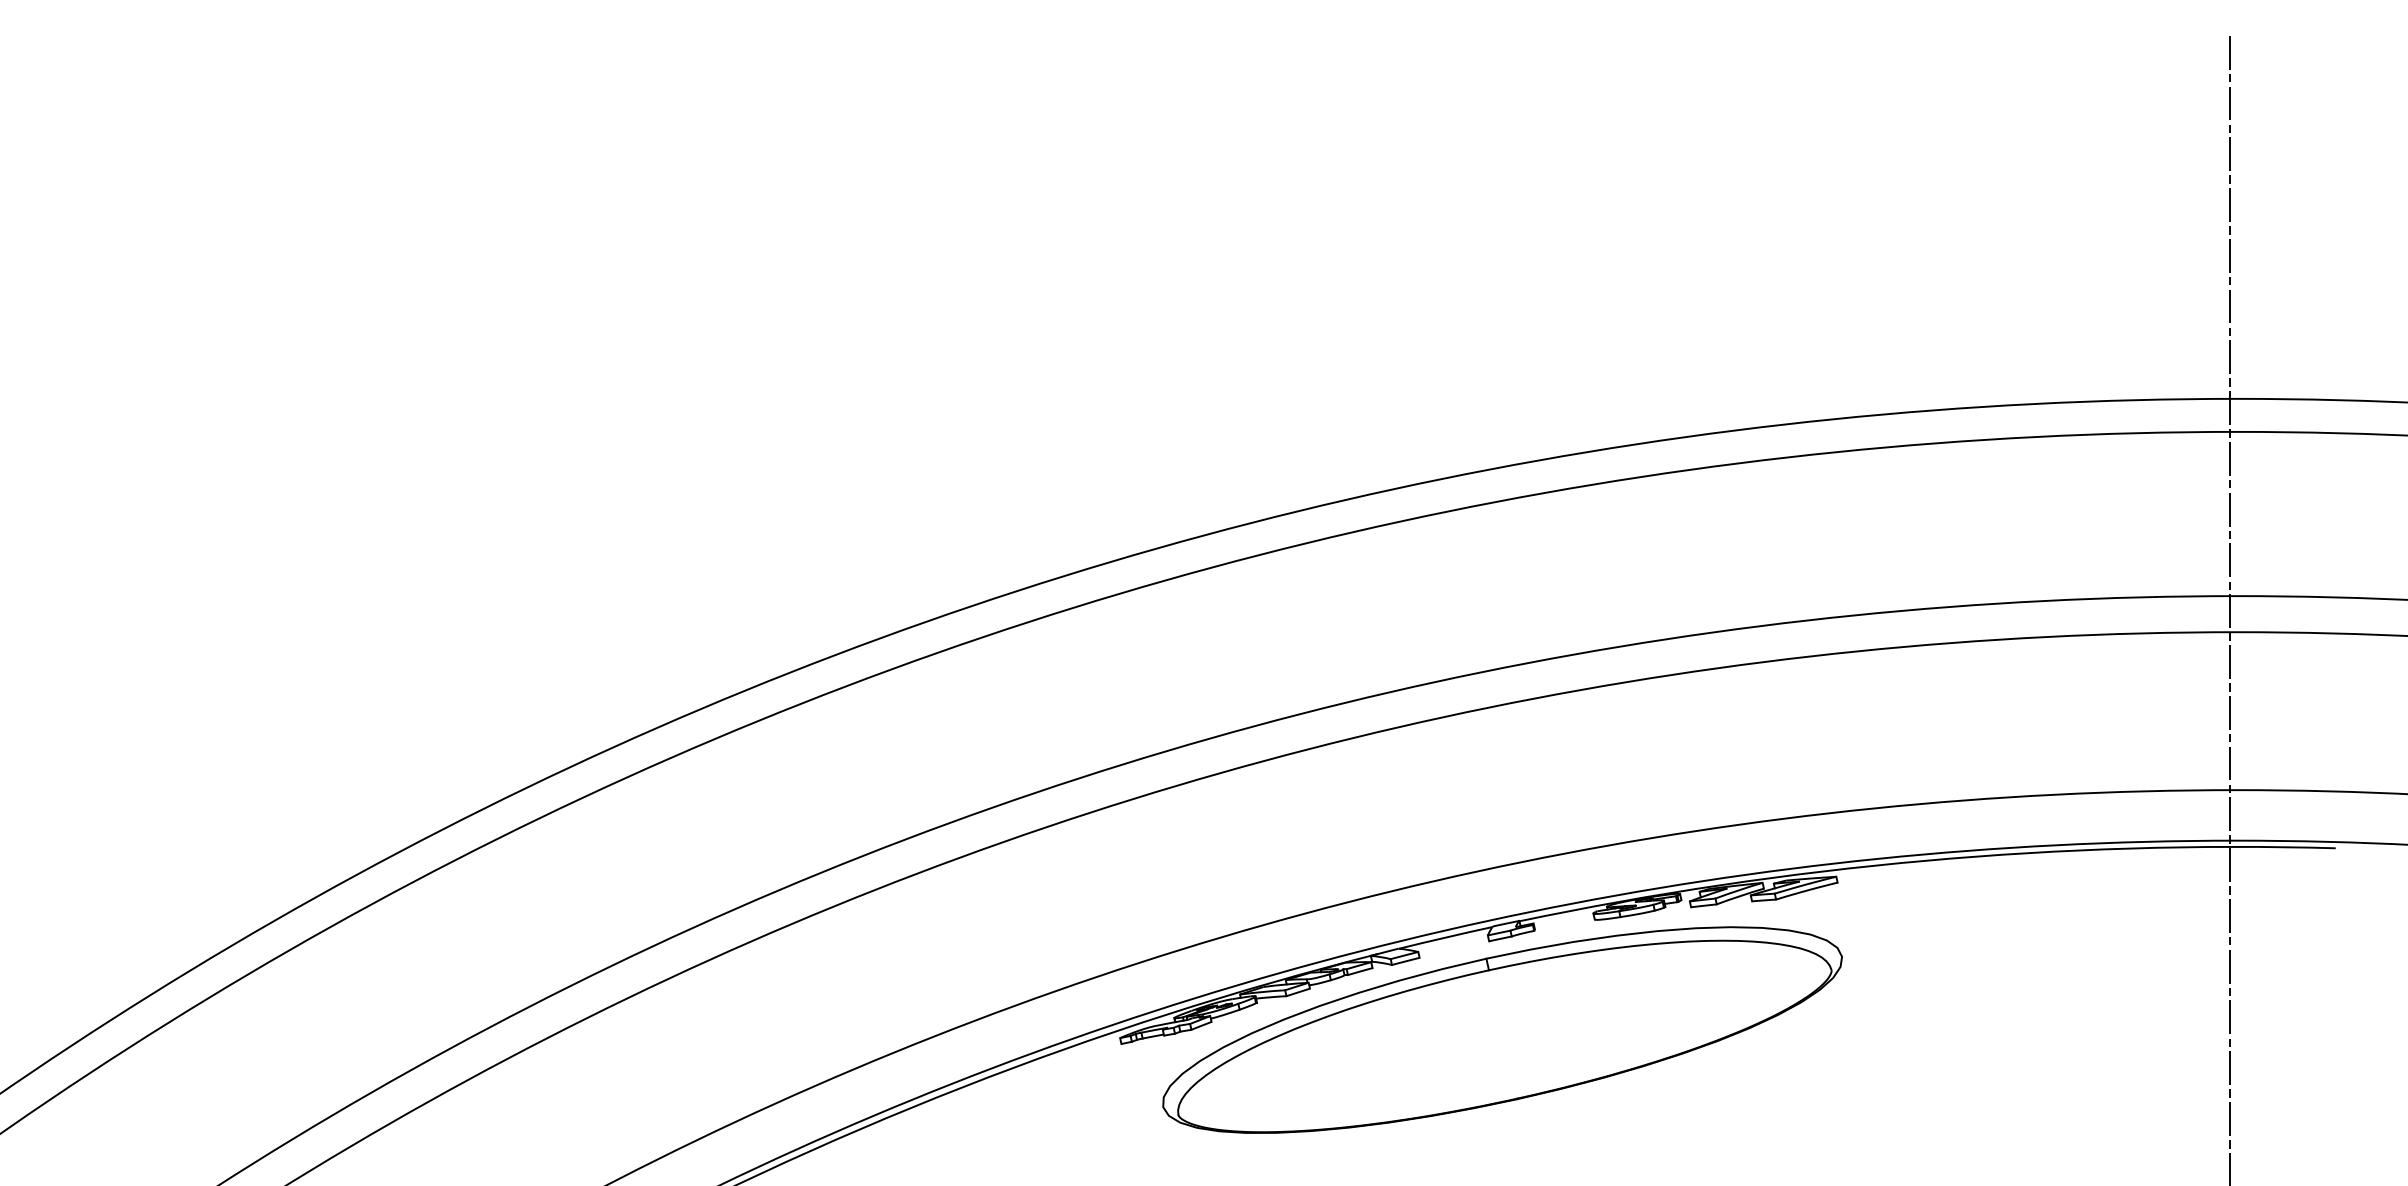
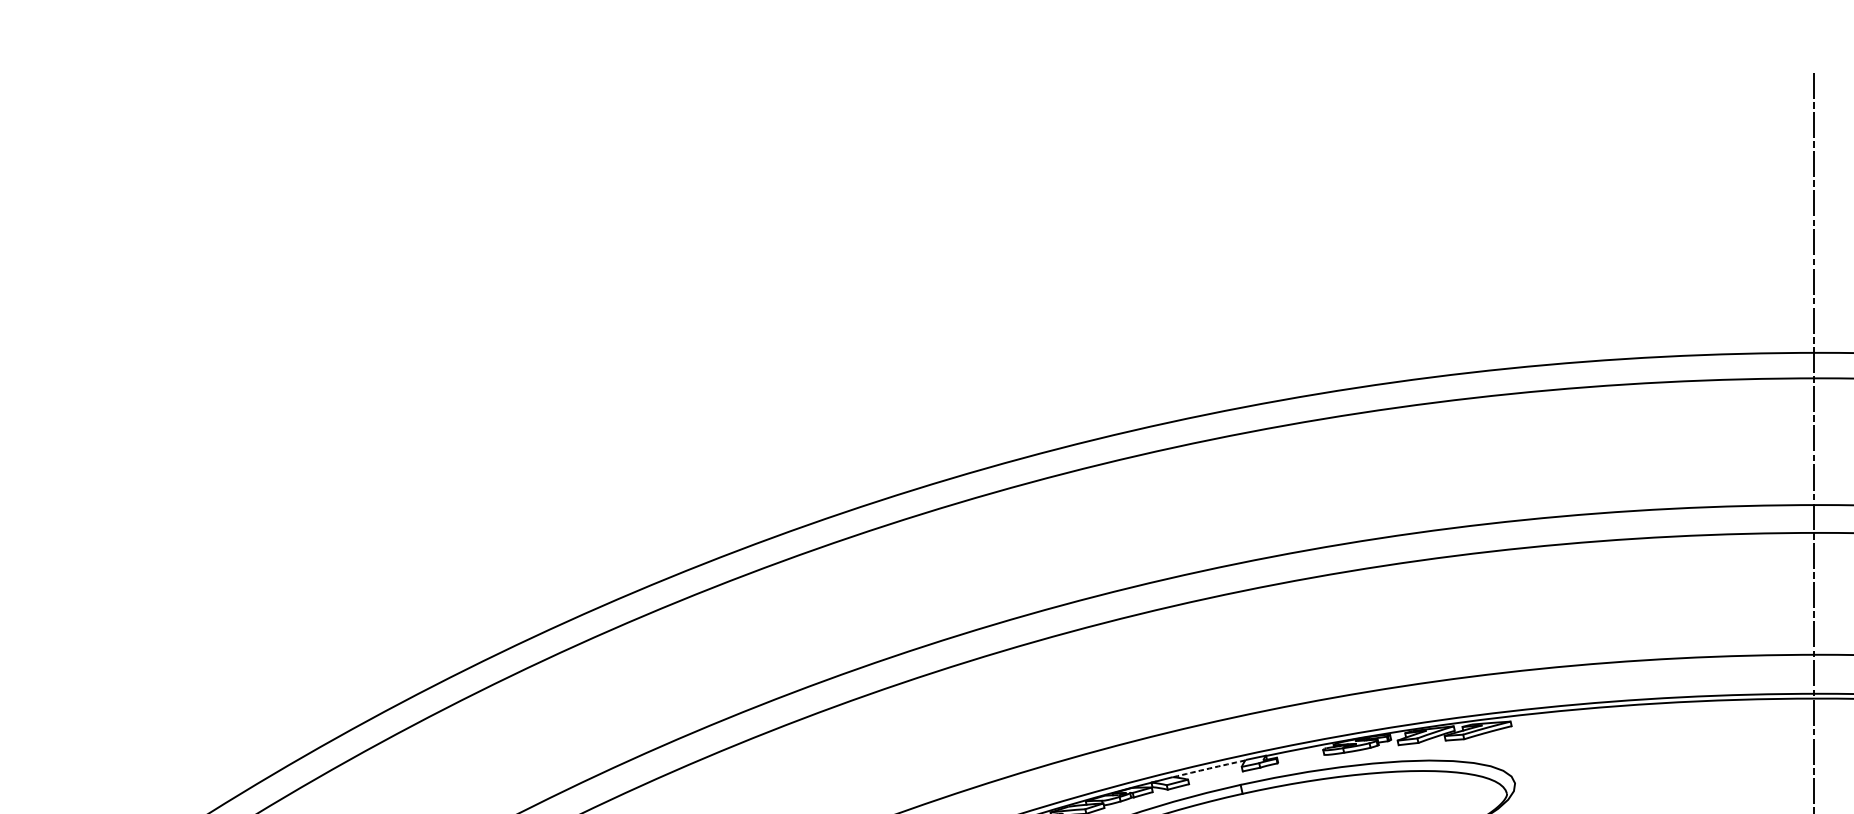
arc: (1445, 937) -> (1209, 768), solid -> dashed

